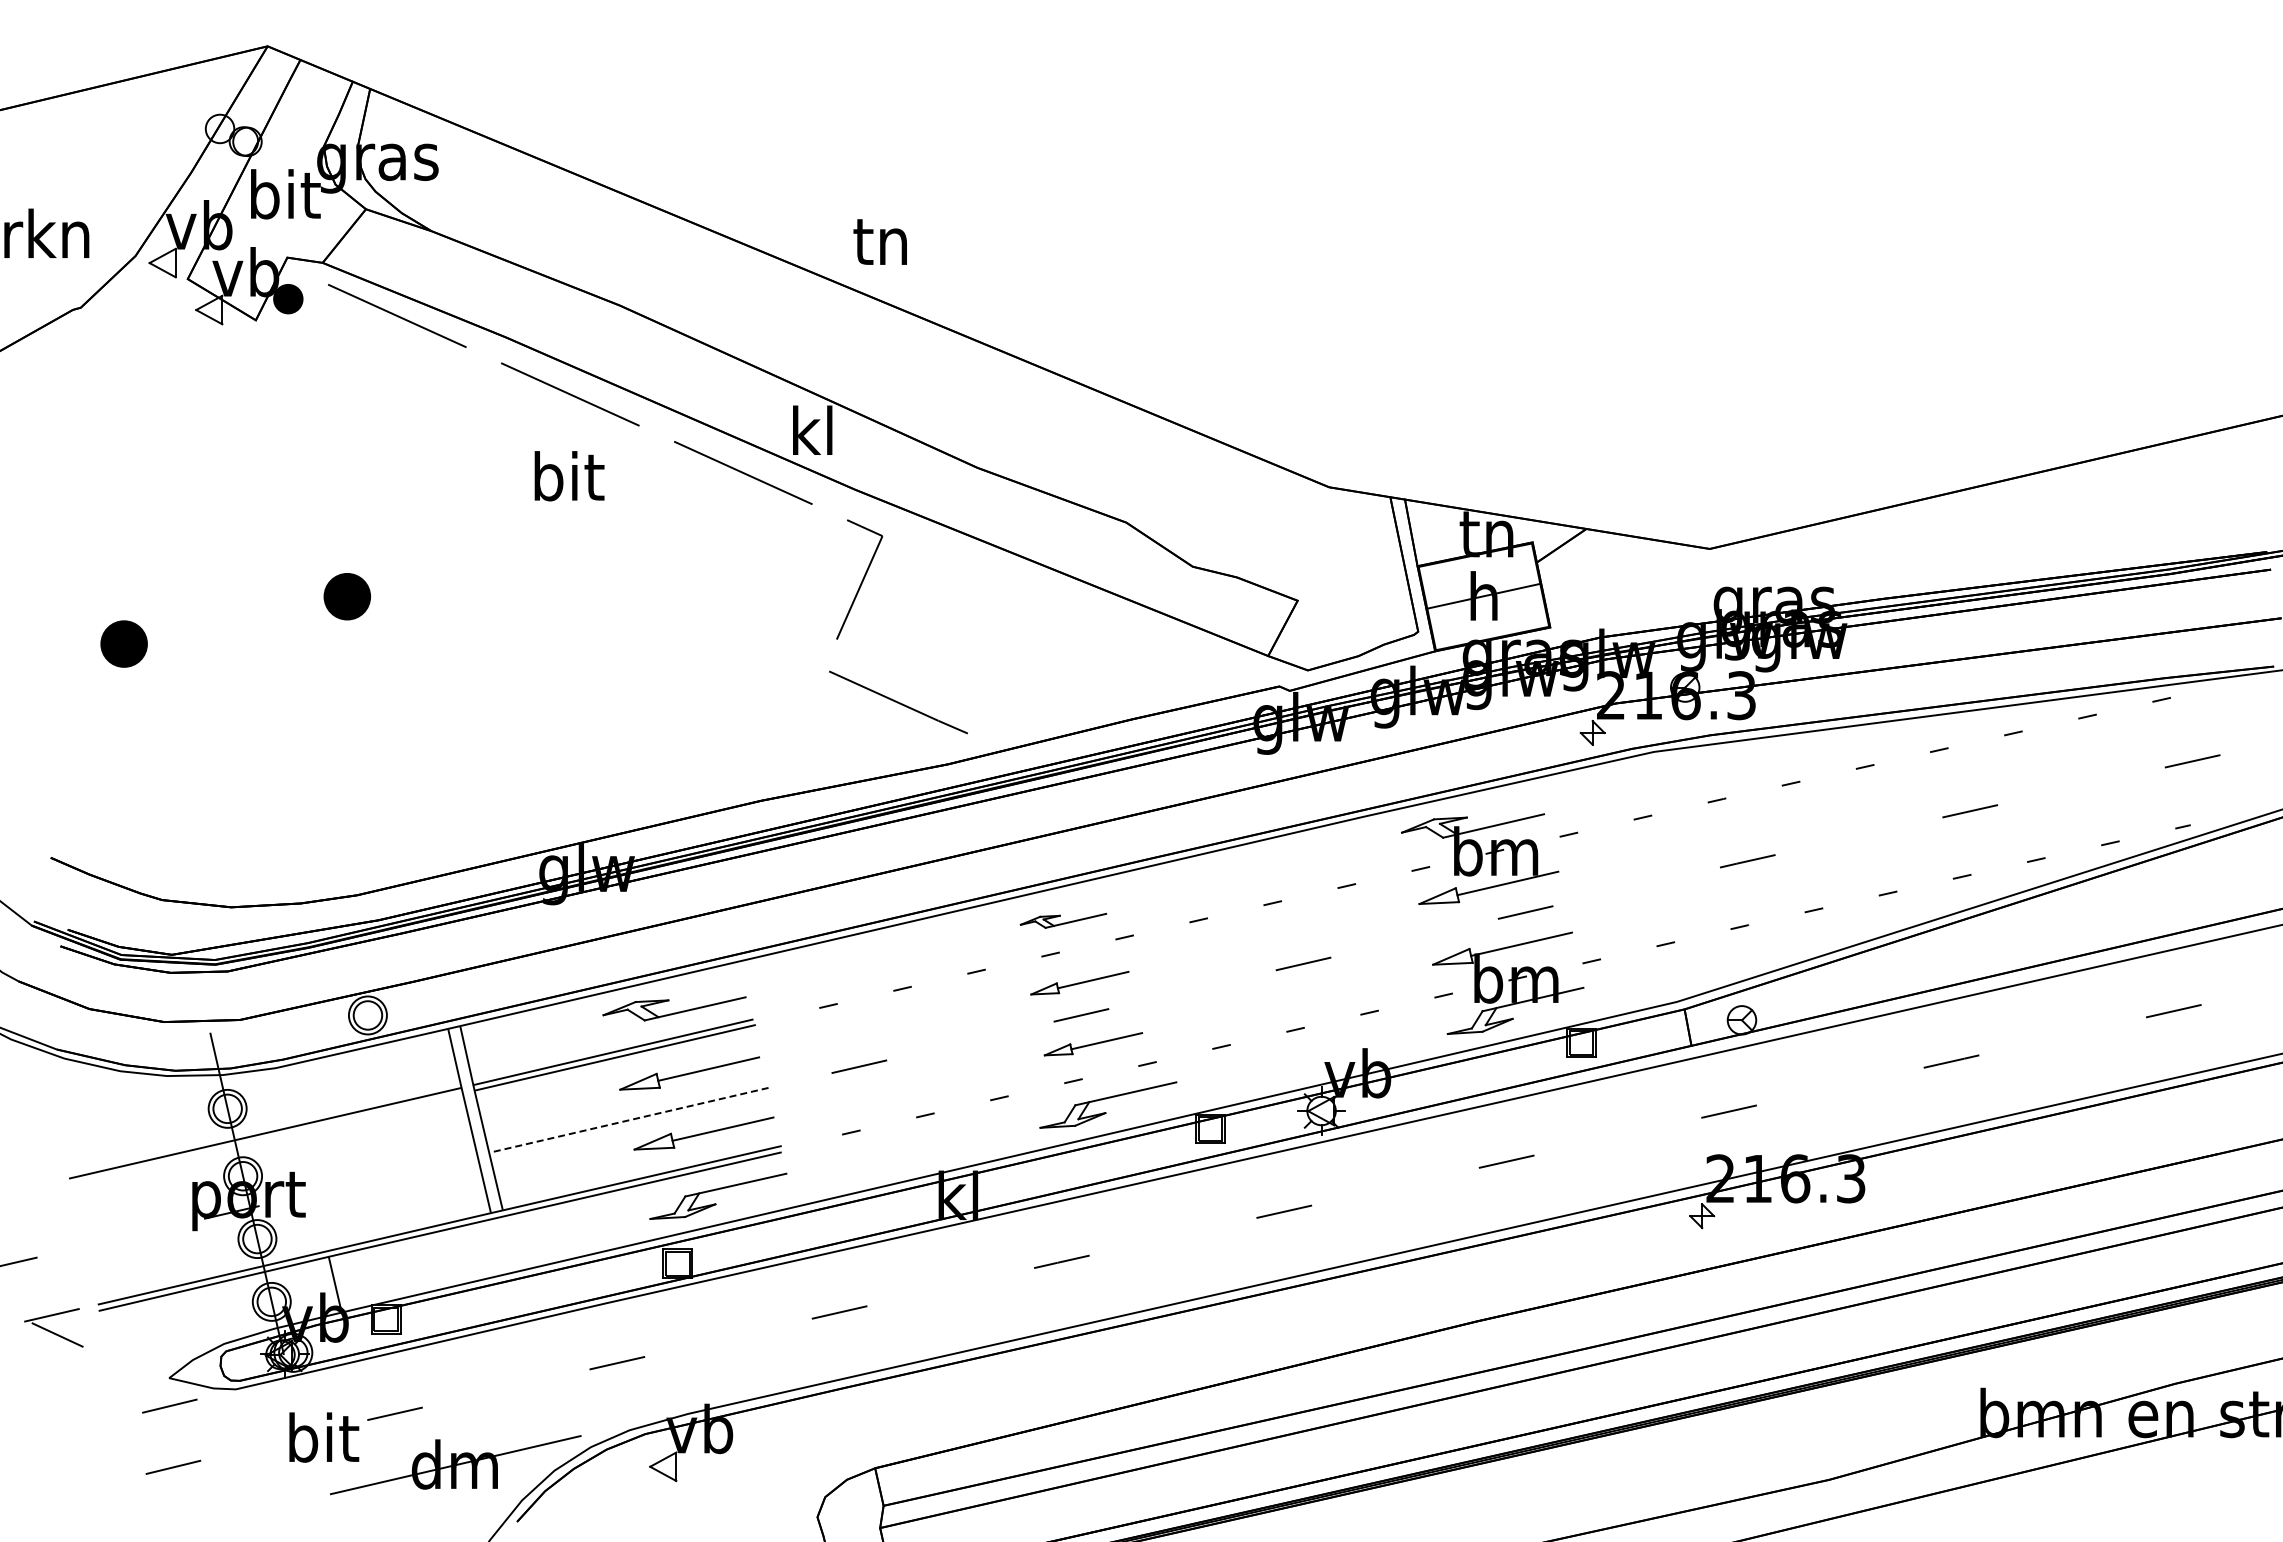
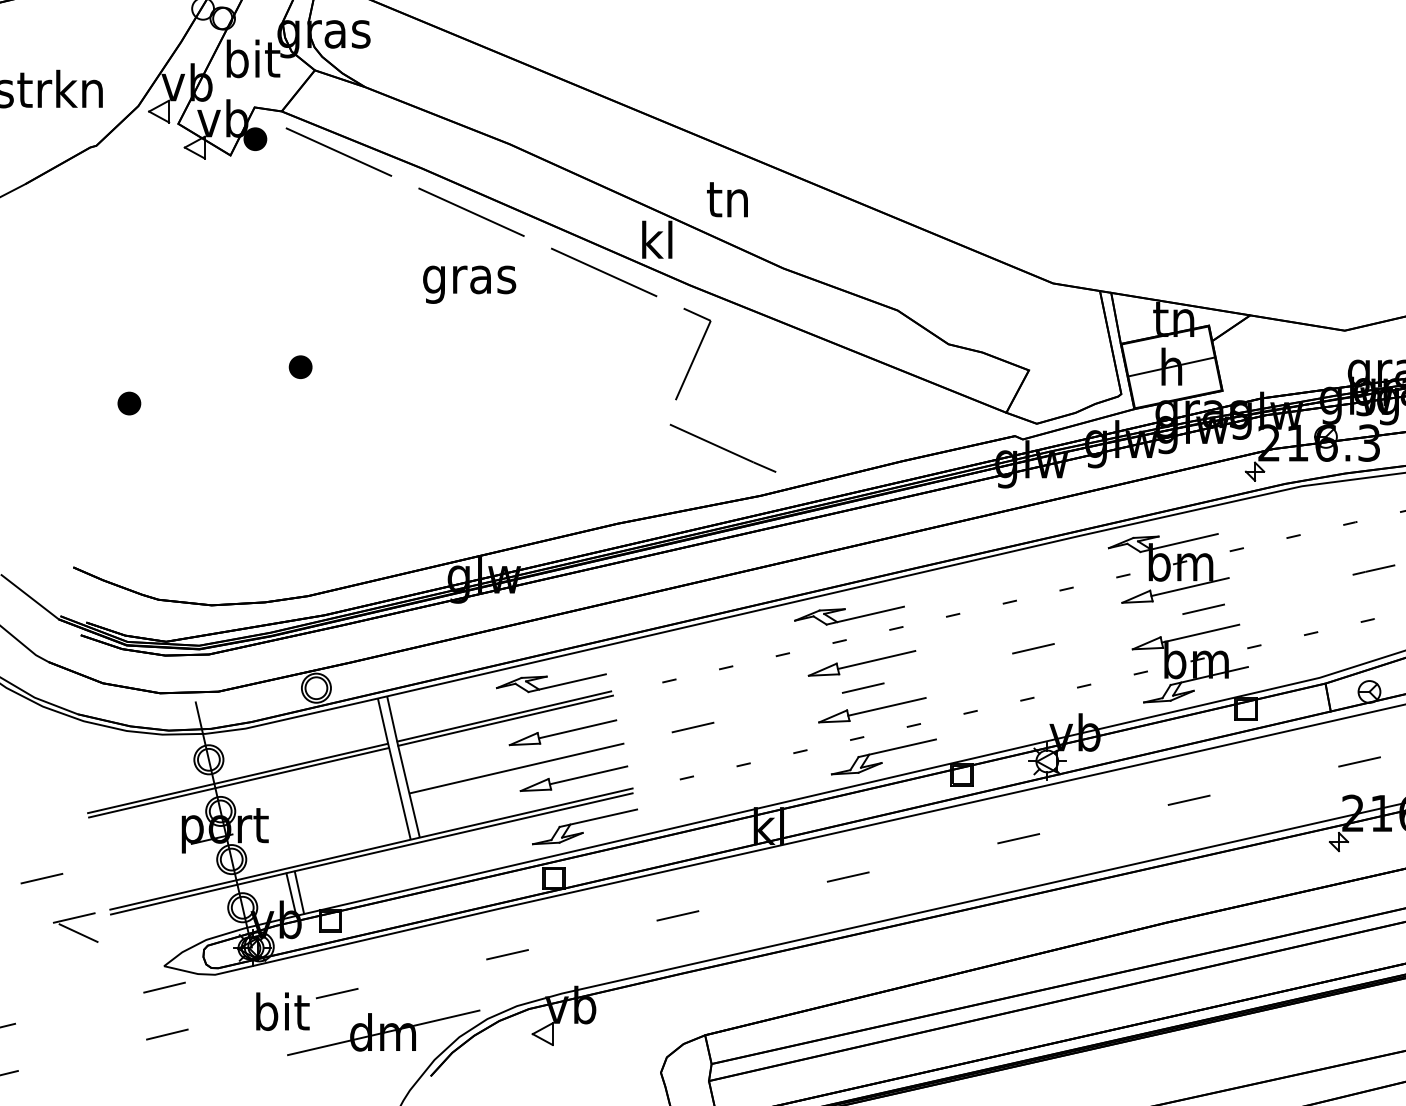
text: (879, 241) -> (726, 199), moved
text: (567, 482) -> (469, 279), bit -> gras
part: (347, 596) -> (300, 367), size x0.62
part: (123, 643) -> (129, 403), size x0.62
part: (1063, 920) -> (849, 615), size x1.67
part: (1079, 983) -> (861, 663), size x1.43
part: (1093, 1044) -> (872, 710), size x1.43
line: (629, 1120) -> (516, 768), dashed -> solid
line: (266, 1138) -> (238, 782), added
line: (345, 1281) -> (299, 892), added

